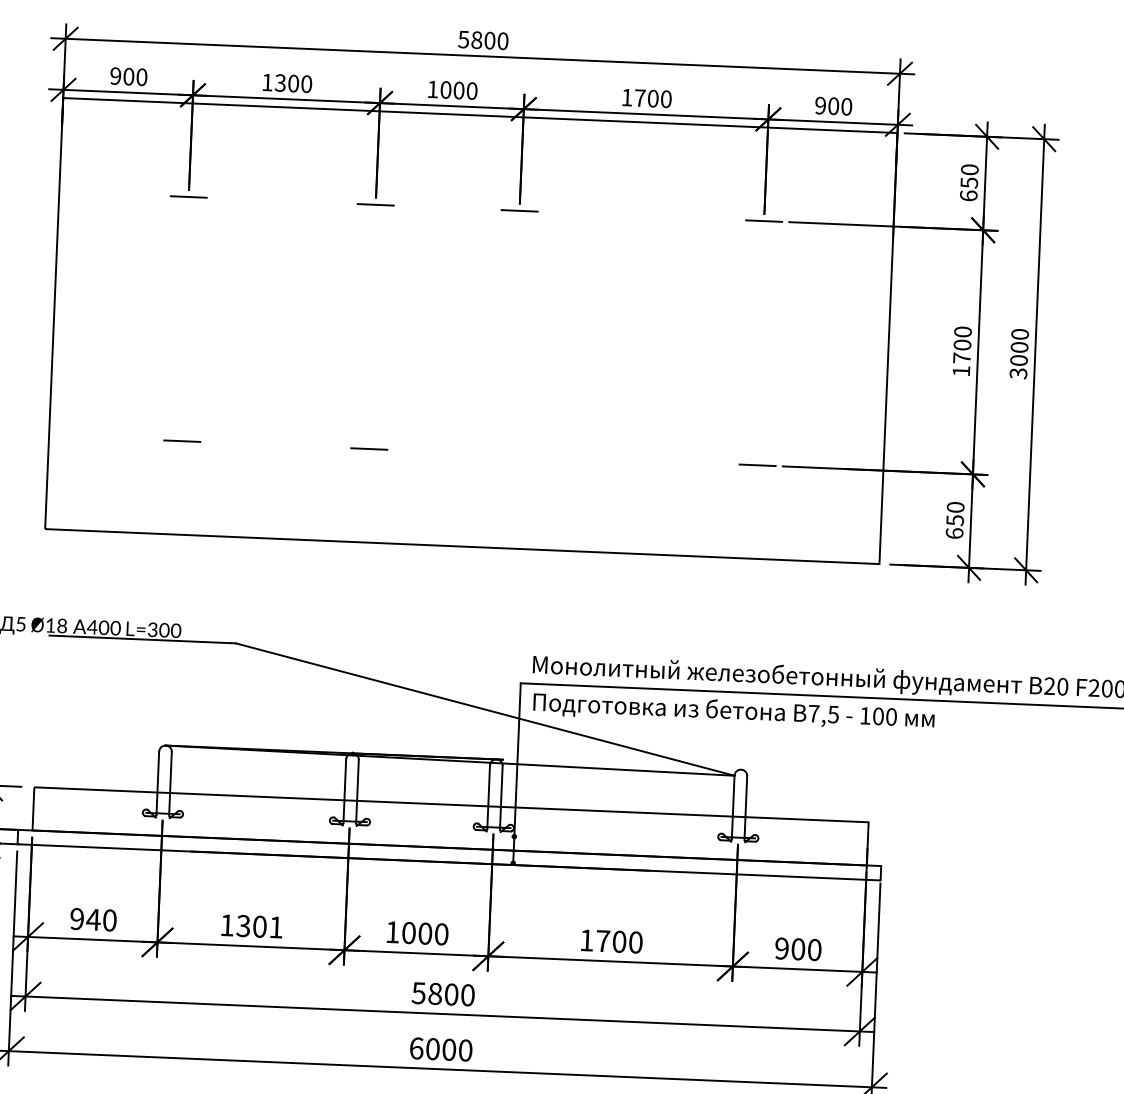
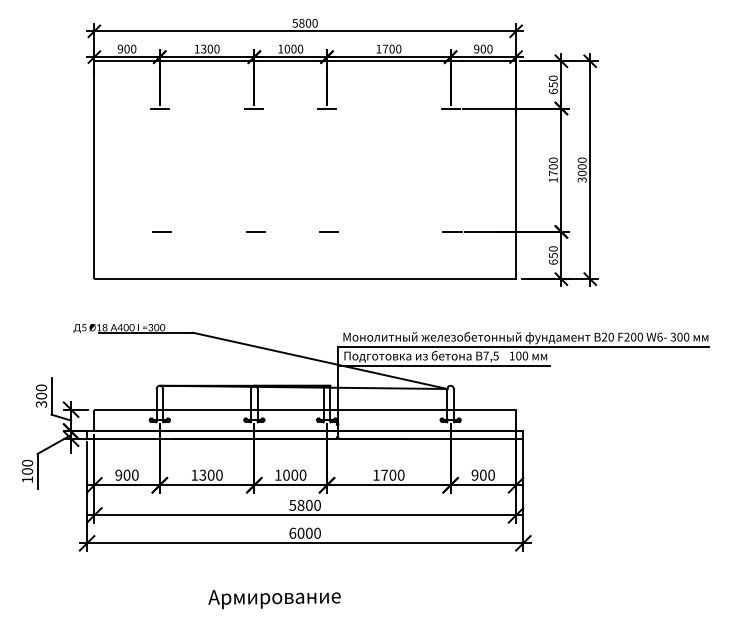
line: (512, 454) -> (328, 231), added
line: (728, 728) -> (443, 365), added
text: (92, 918) -> (126, 474), 940 -> 900
text: (276, 925) -> (219, 474), 1301 -> 1300

